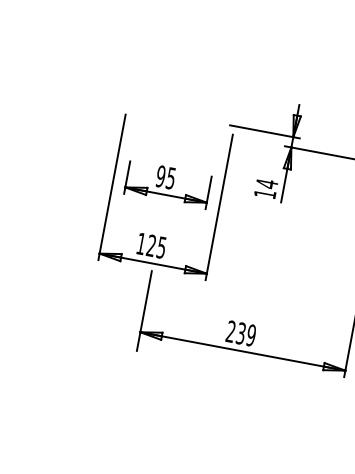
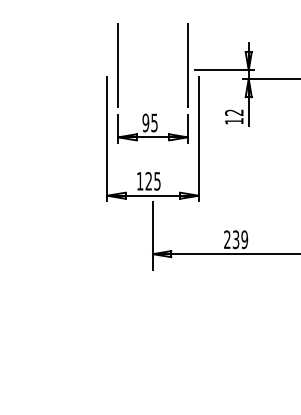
line: (141, 103) -> (118, 65), added
line: (222, 118) -> (187, 65), added
text: (267, 183) -> (234, 112), 14 -> 12

